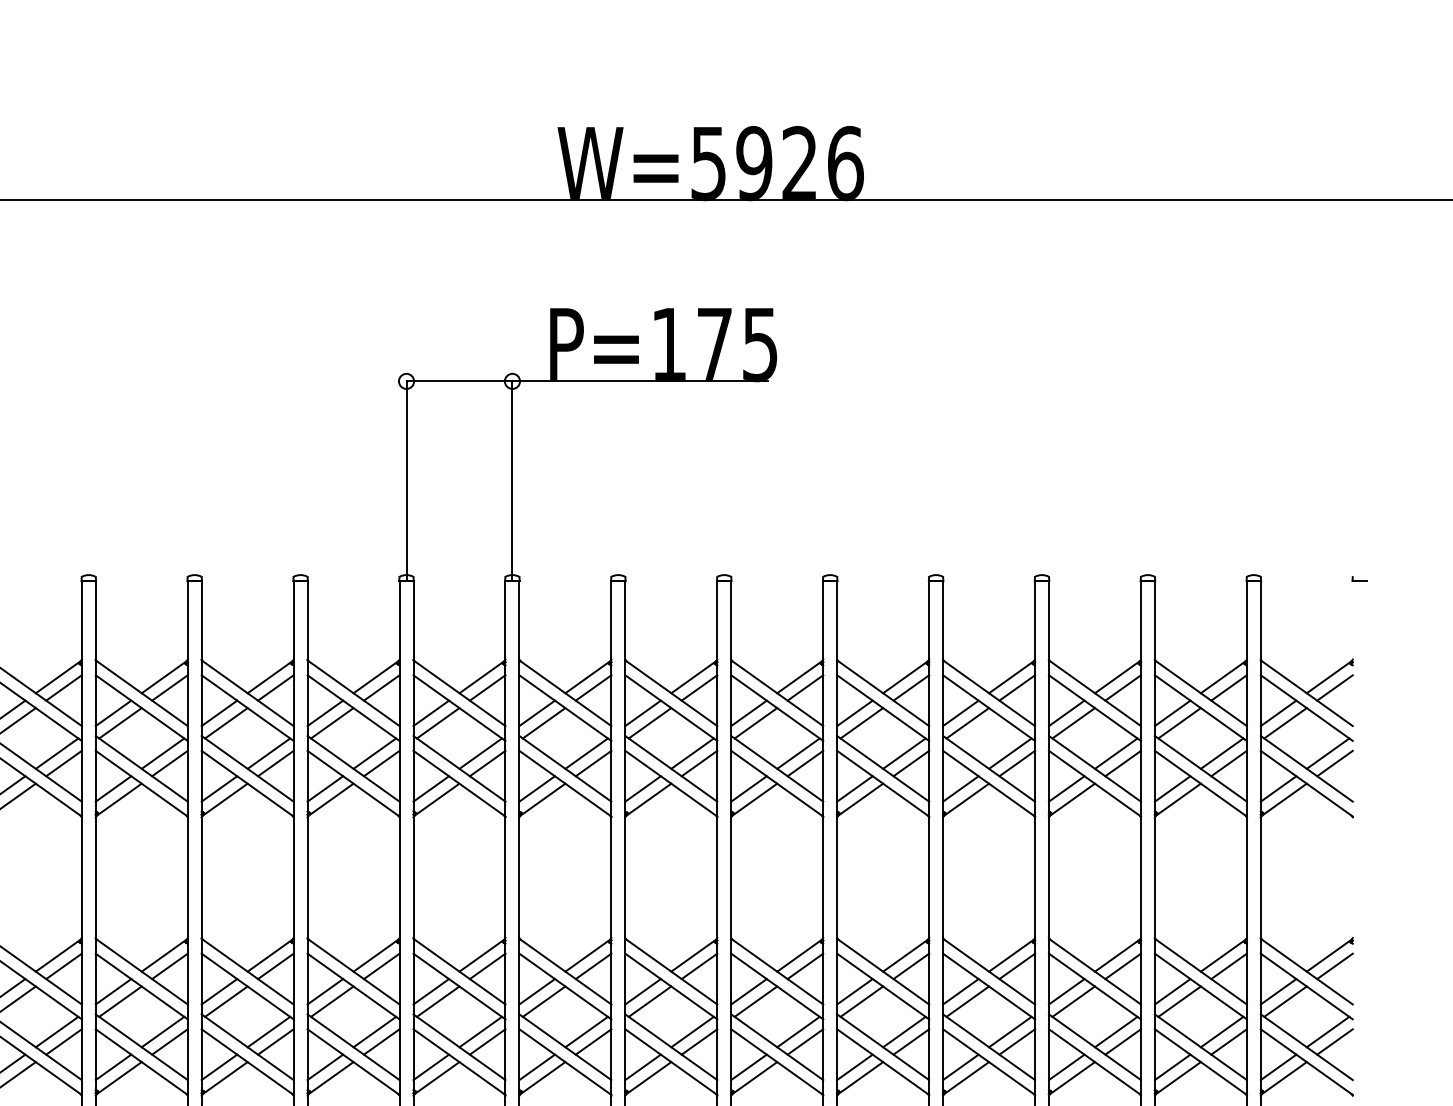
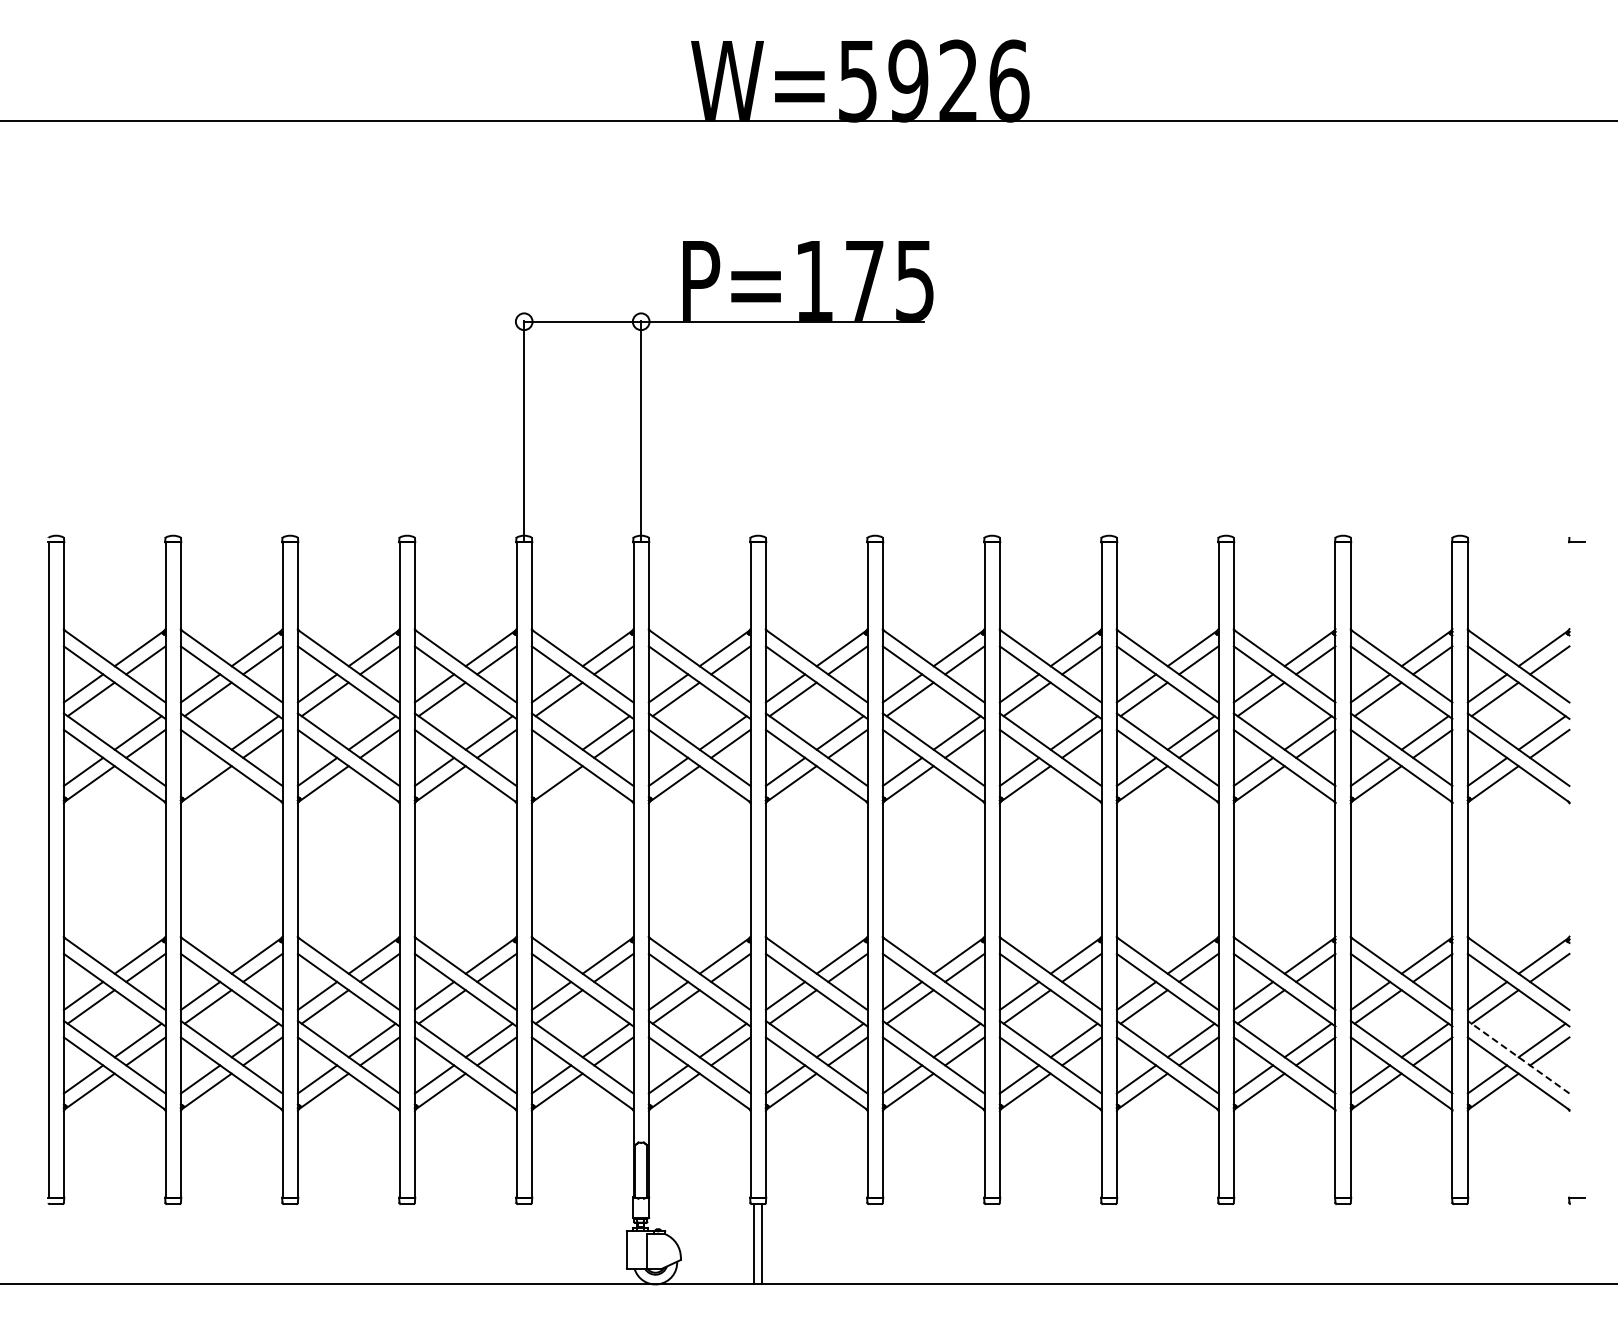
line: (113, 788) -> (200, 771), removed
line: (431, 788) -> (551, 771), removed
line: (1306, 1046) -> (1518, 1056), solid -> dashed

